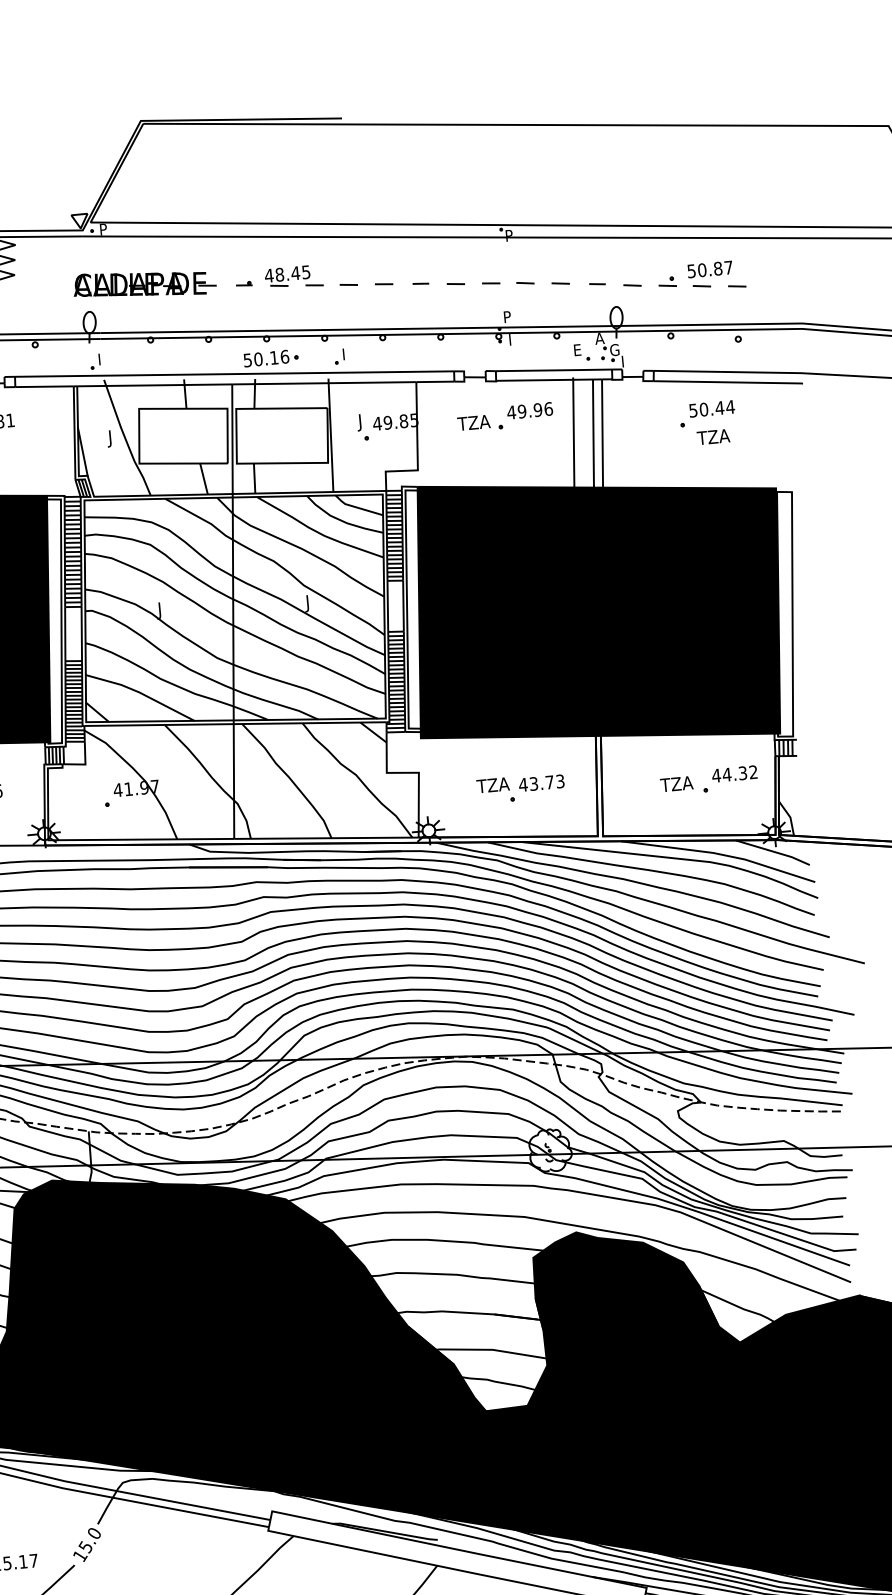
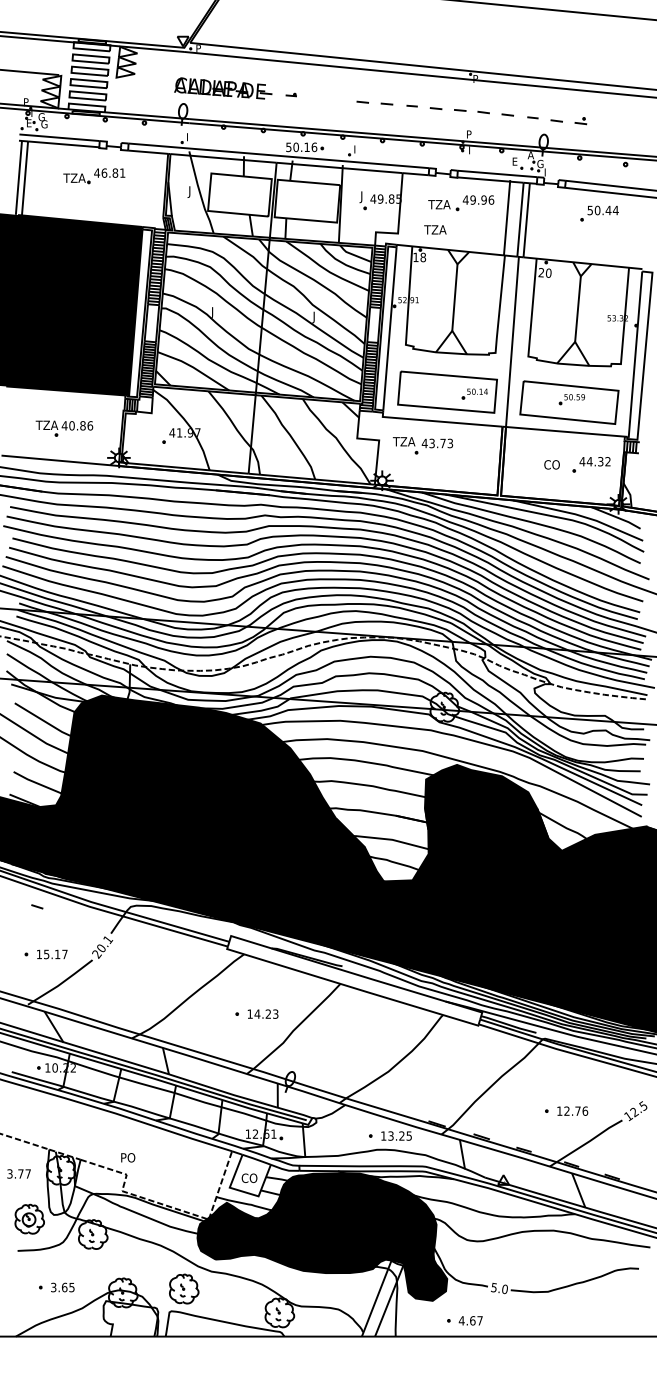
part: (715, 275) -> (614, 119), removed
part: (293, 277) -> (325, 93), removed
text: (713, 436) -> (435, 229), moved
fill: (598, 609) -> (512, 340), removed
text: (676, 783) -> (554, 464), TZA -> CO
part: (521, 788) -> (423, 445), moved
text: (87, 1544) -> (102, 946), 15.0 -> 20.1

